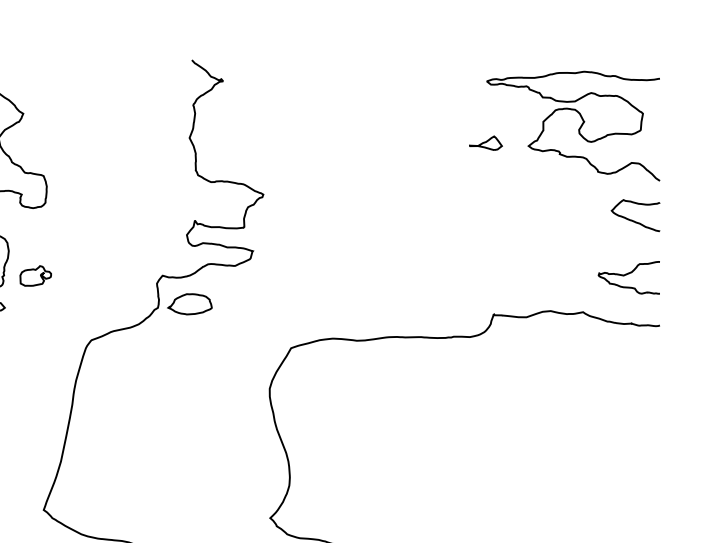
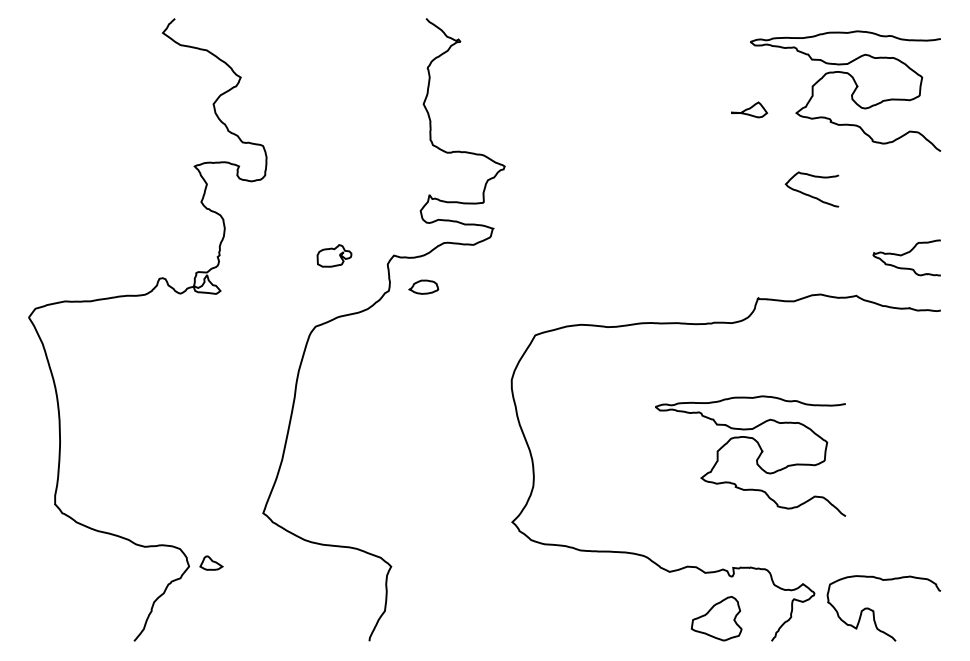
curve: (633, 220) -> (809, 194), moved
part: (35, 275) -> (334, 255), moved
part: (189, 304) -> (423, 287), size x0.6
curve: (492, 461) -> (756, 459), added

